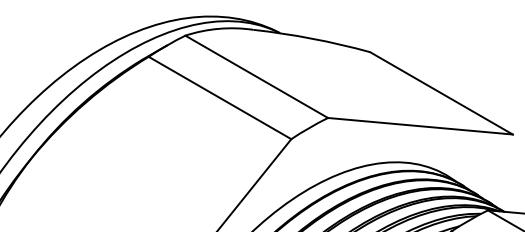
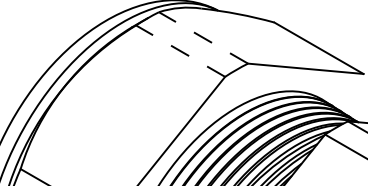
line: (256, 76) -> (203, 37), solid -> dashed
line: (219, 96) -> (180, 50), solid -> dashed

